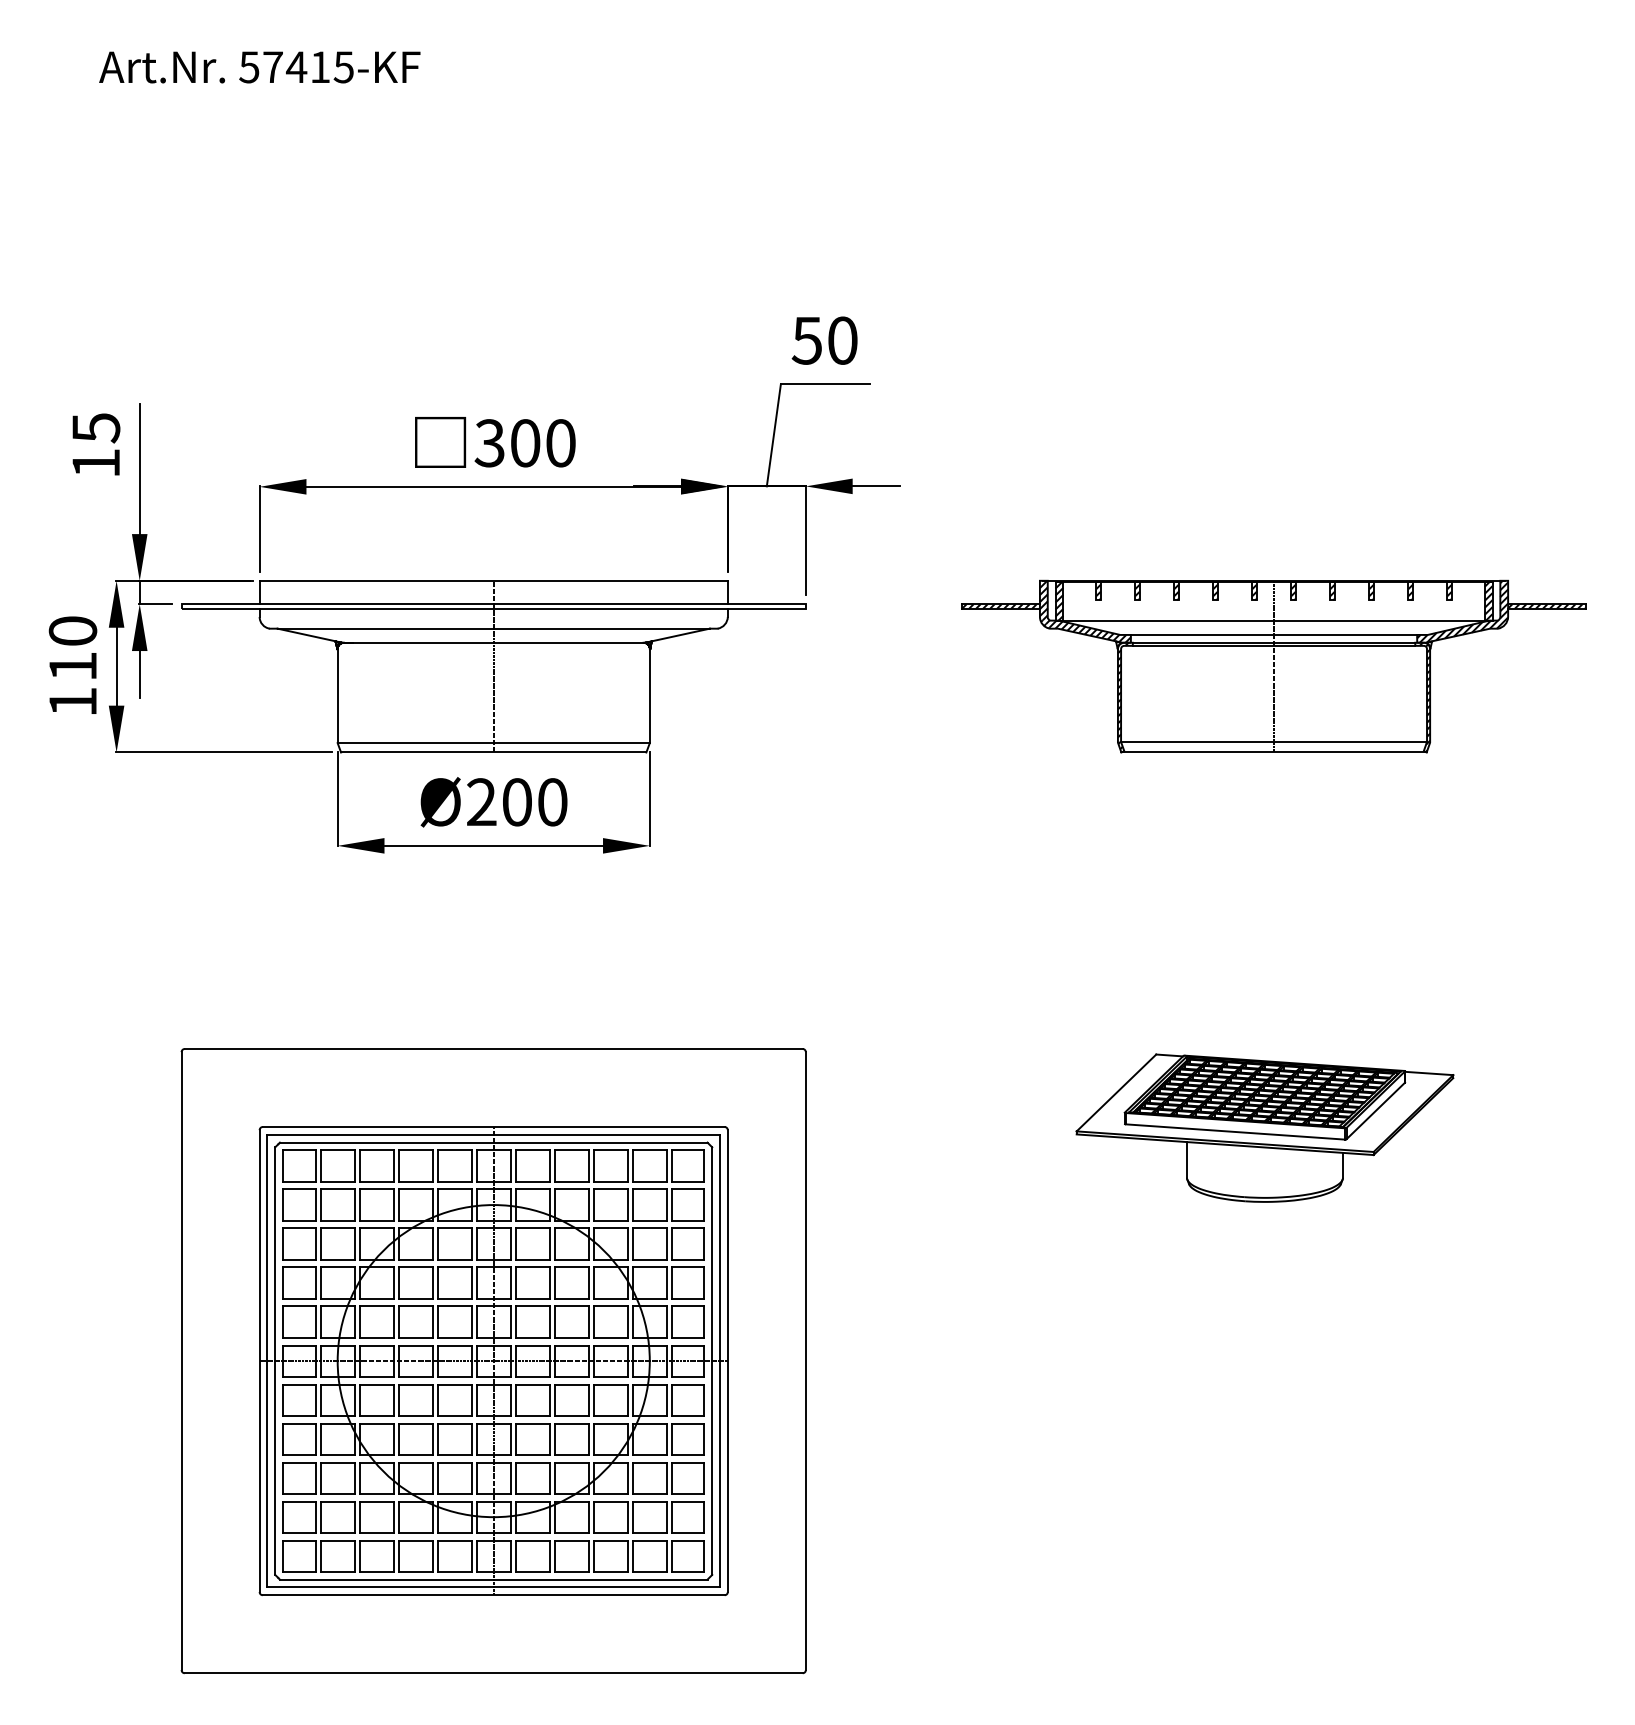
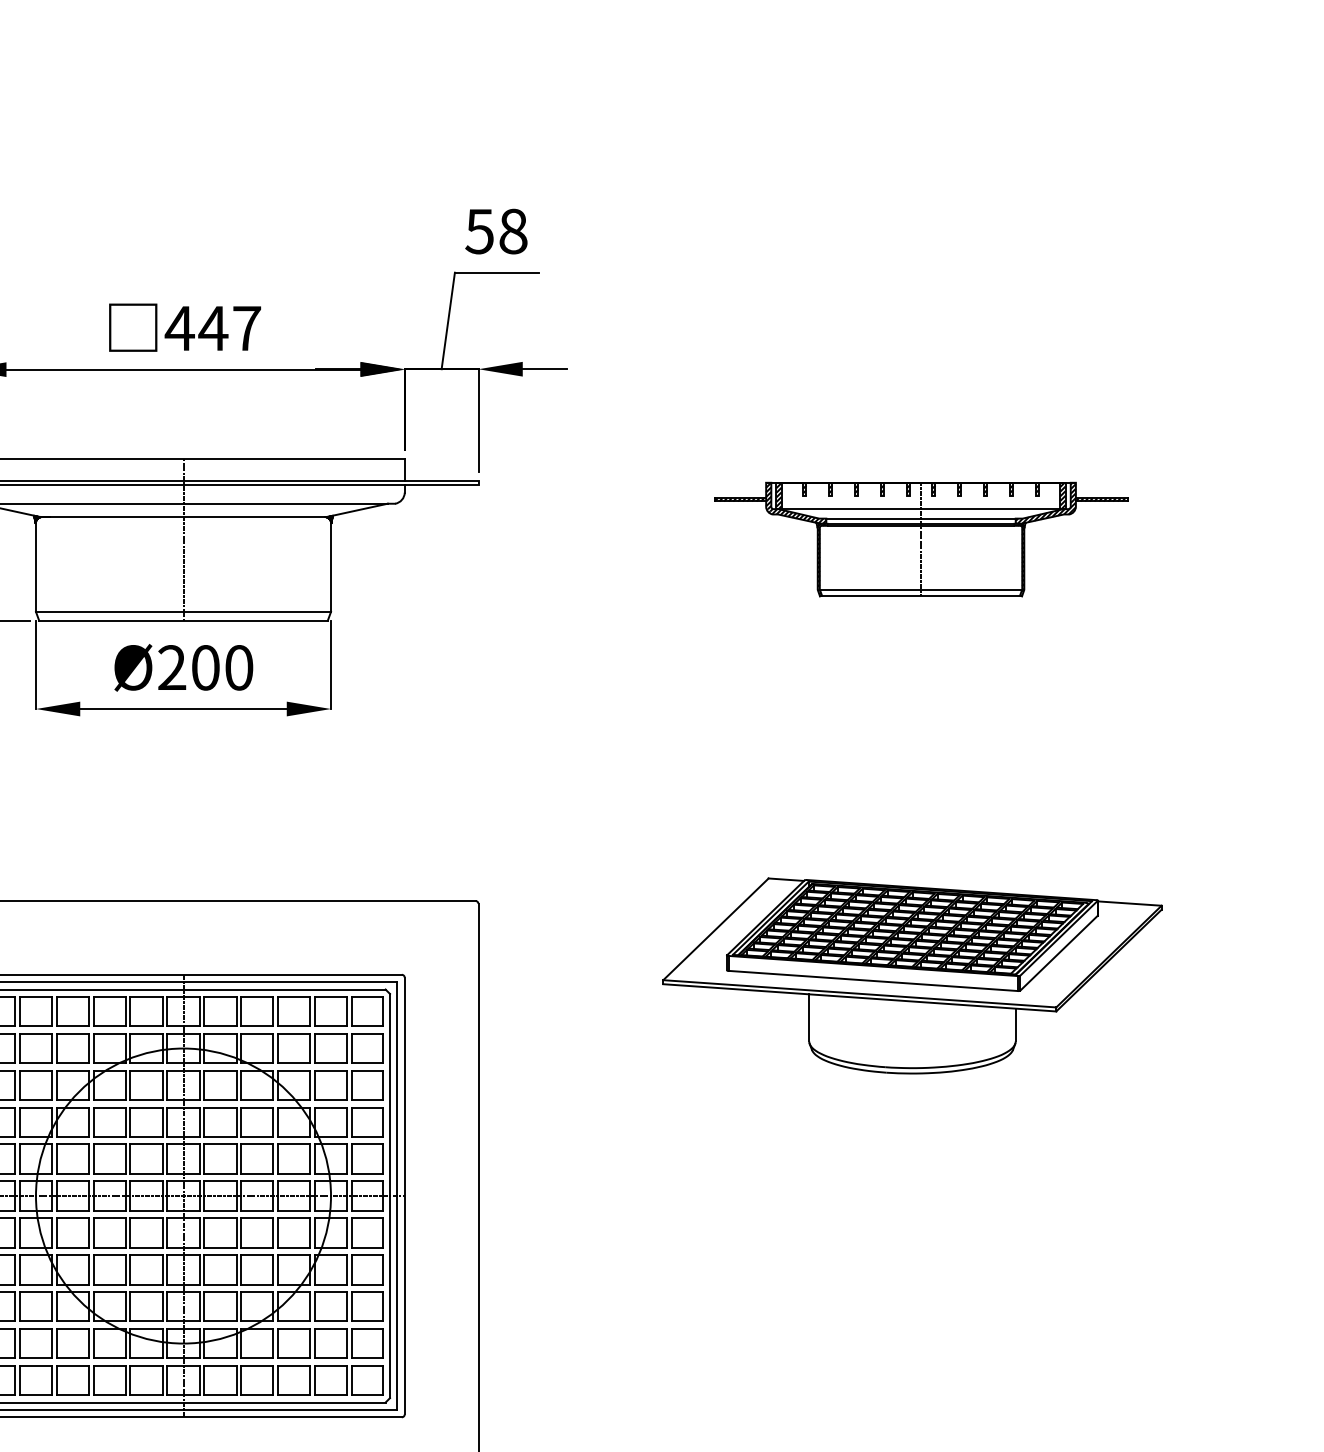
text: (842, 340) -> (513, 231), 50 -> 58
text: (524, 443) -> (212, 328), 300 -> 447
part: (1273, 666) -> (920, 539), size x0.7
part: (1264, 1127) -> (912, 975), size x1.4

